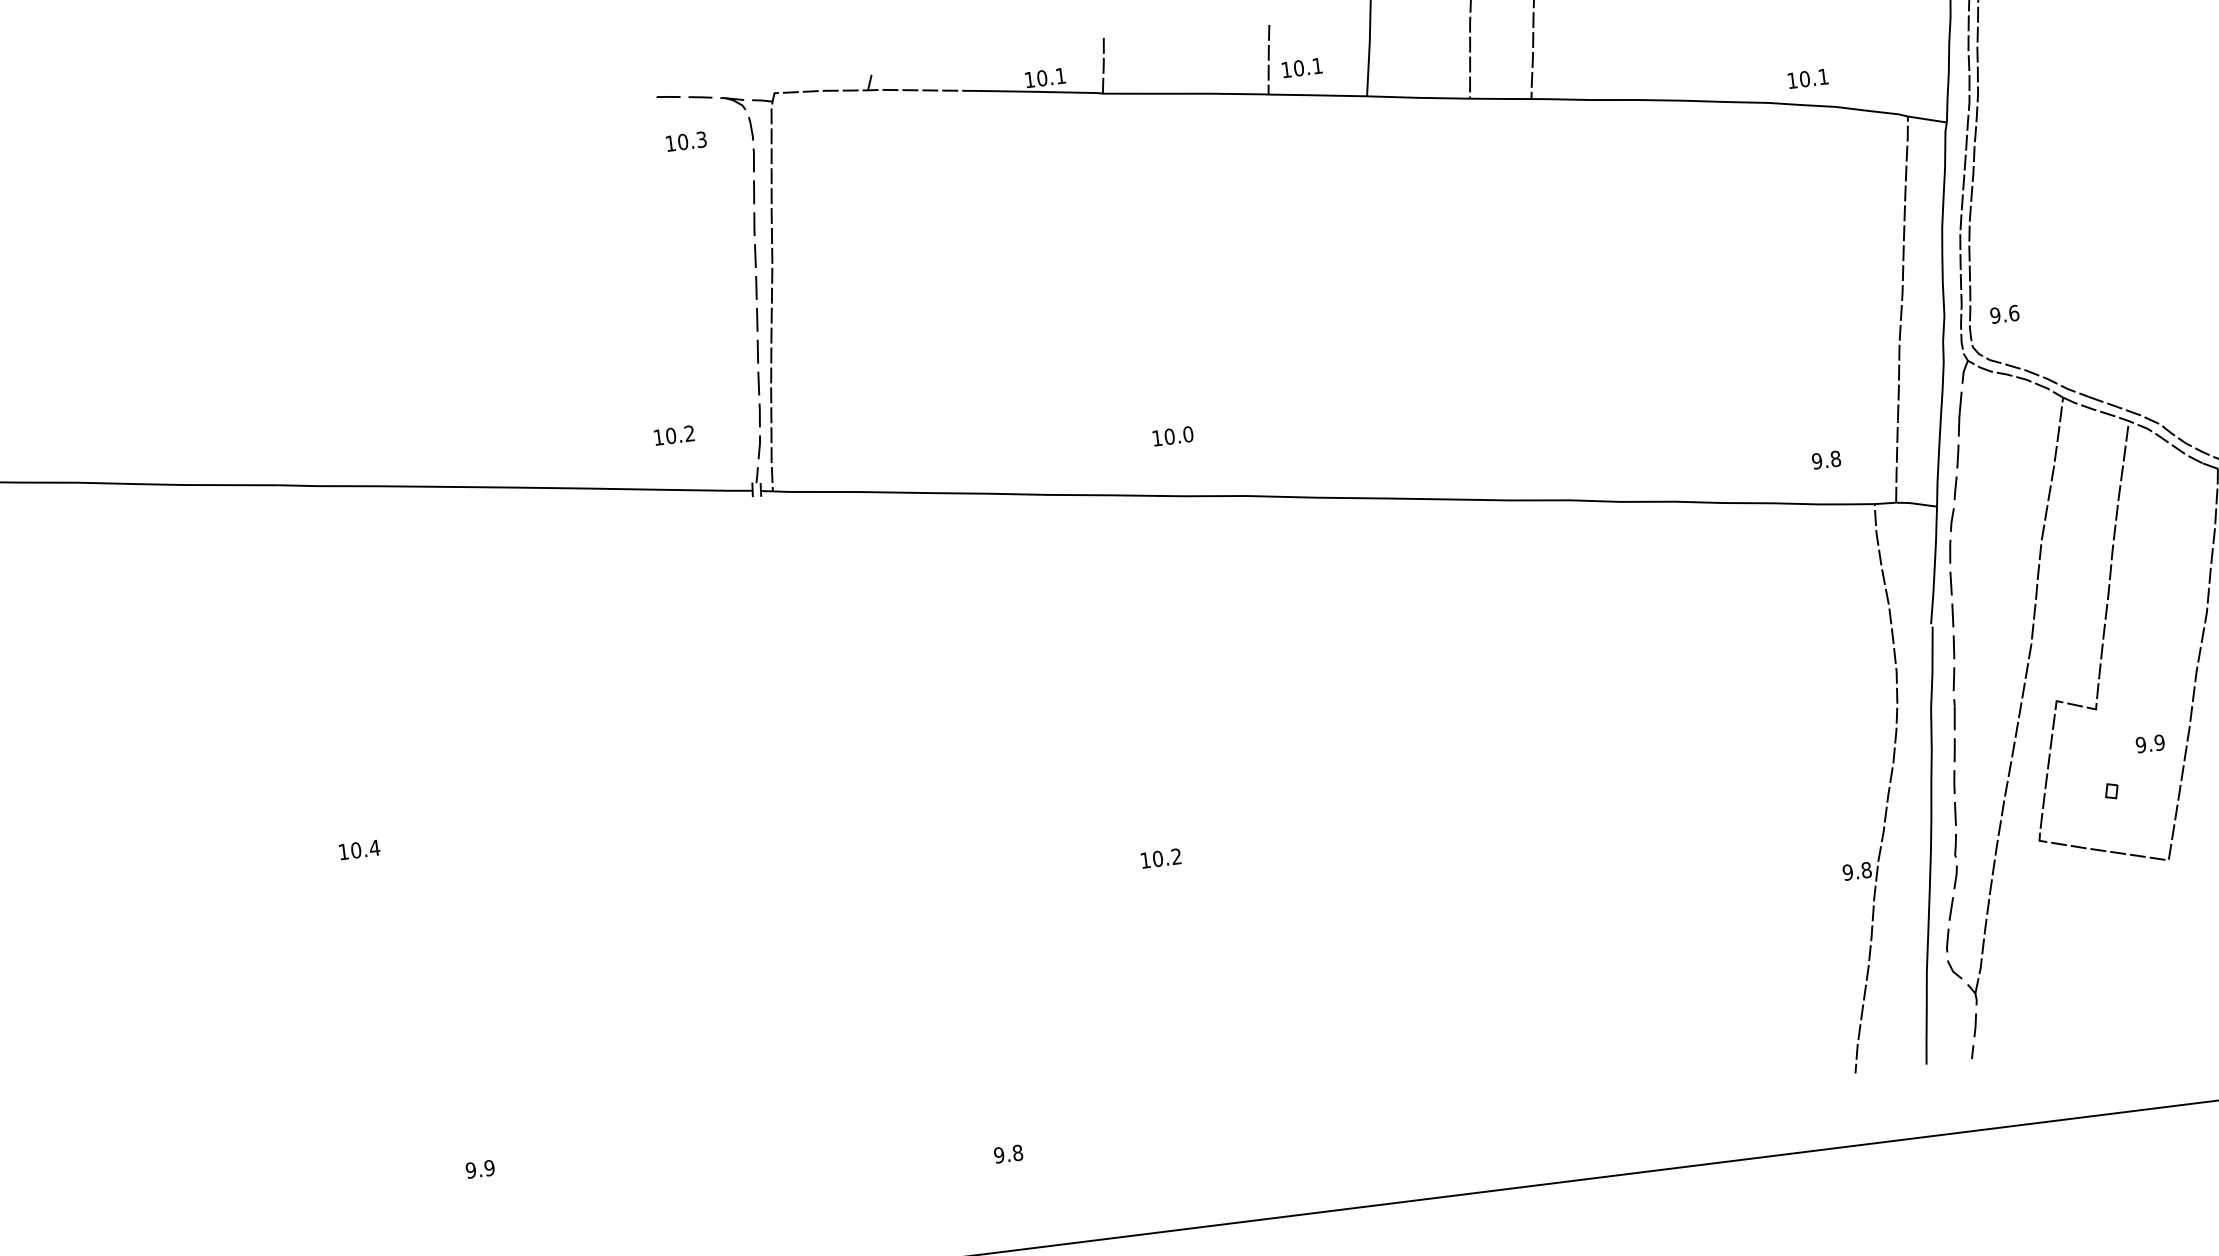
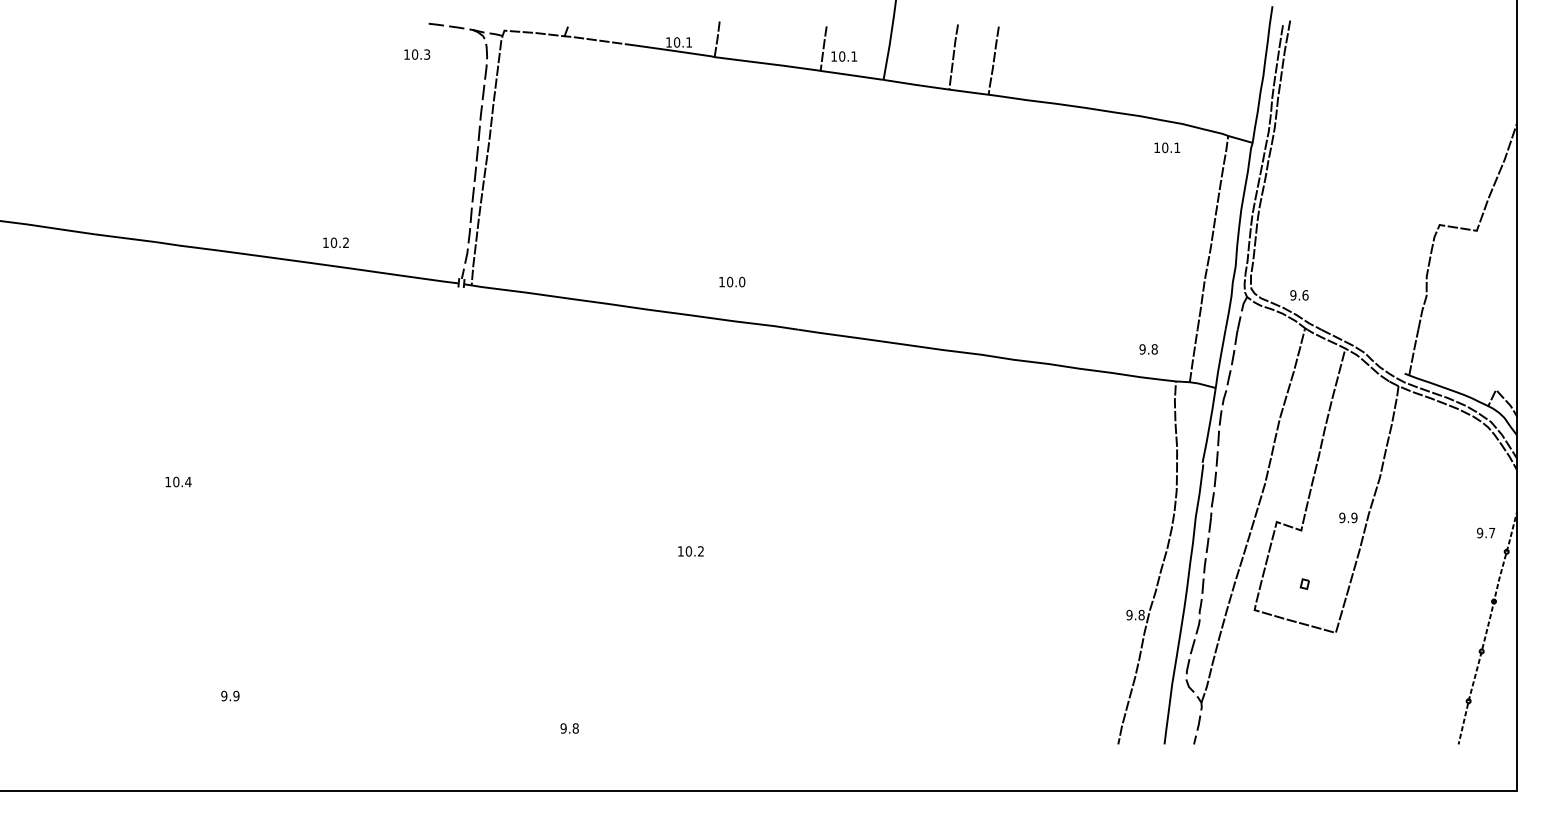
text: (1808, 78) -> (1167, 147), moved
text: (686, 141) -> (417, 54), moved
text: (2004, 314) -> (1299, 295), moved
text: (673, 435) -> (335, 242), moved
text: (2150, 743) -> (1348, 517), moved

